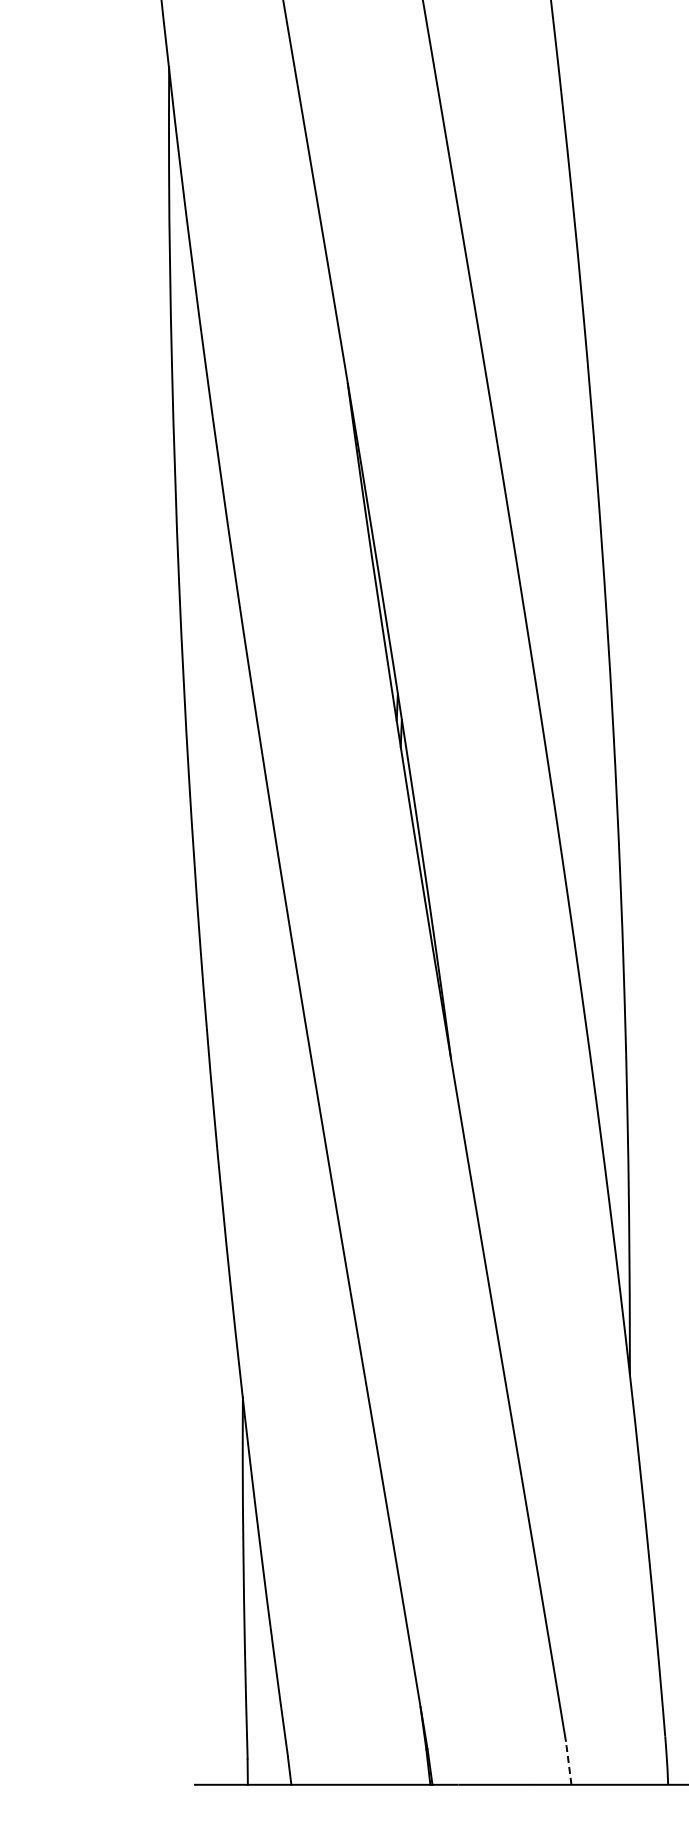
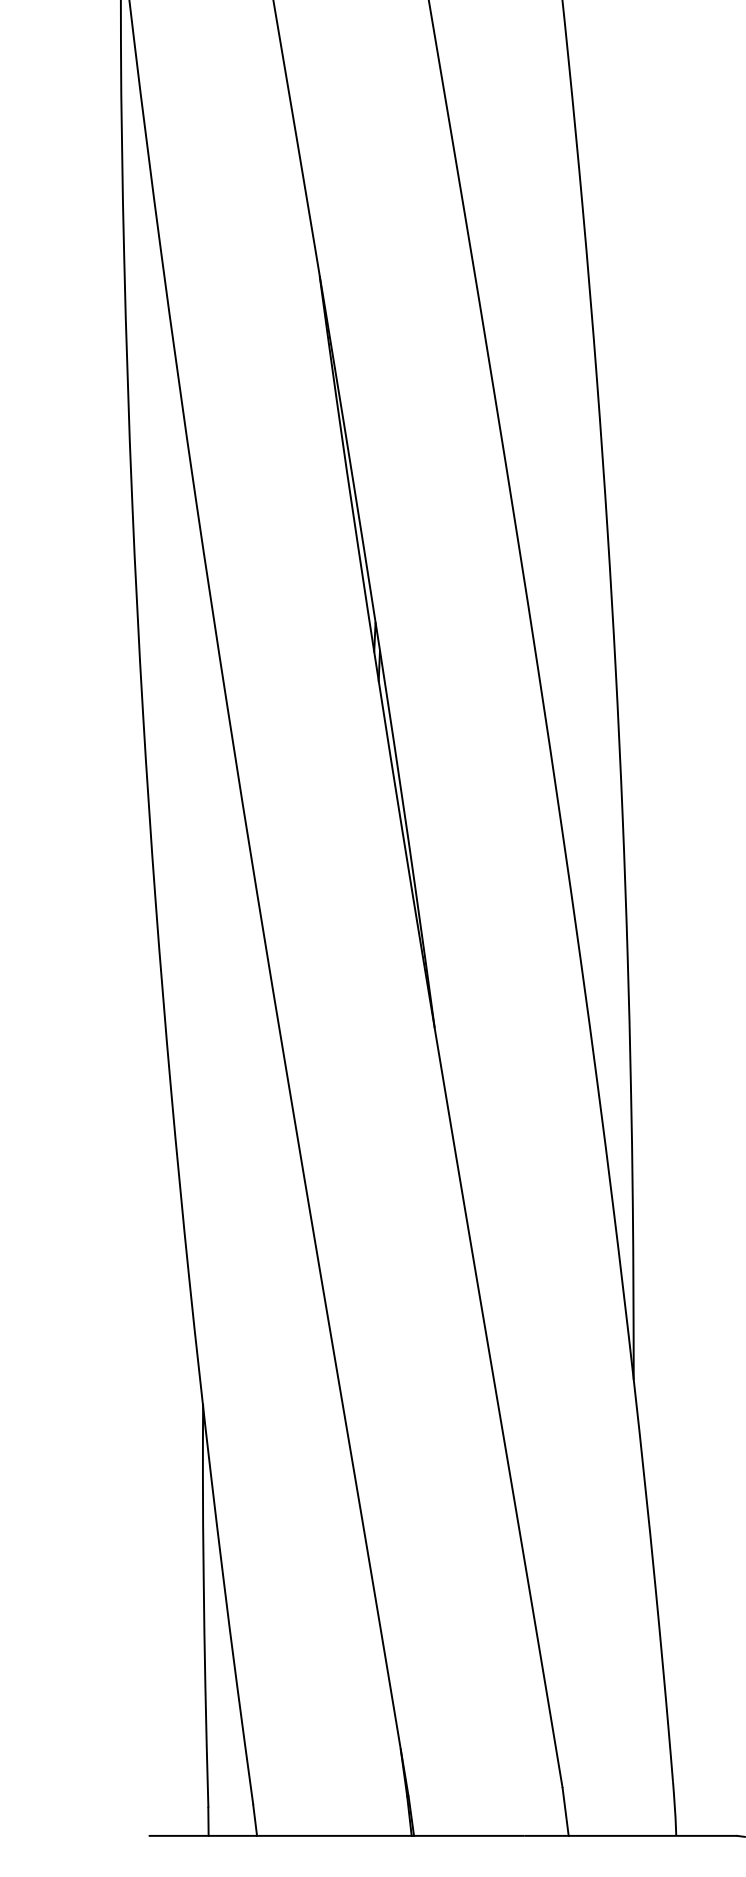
line: (568, 1763) -> (565, 1812), dashed -> solid

